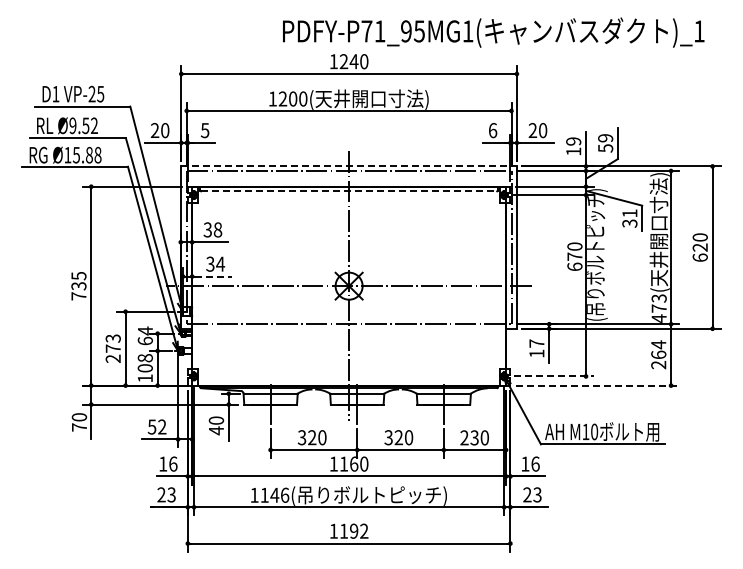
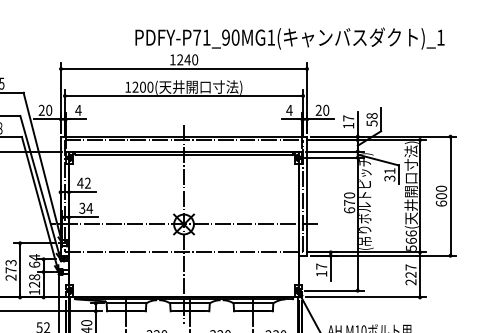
text: (418, 31) -> (234, 37), PDFY-P71_95MG1( -> PDFY-P71_90MG1(
text: (204, 130) -> (77, 110), 5 -> 4
text: (492, 130) -> (289, 110), 6 -> 4
text: (605, 138) -> (372, 116), 59 -> 58
text: (573, 141) -> (348, 118), 19 -> 17
line: (349, 166) -> (184, 136), dashed -> solid
line: (349, 191) -> (184, 155), dashed -> solid
text: (212, 229) -> (83, 182), 38 -> 42
text: (699, 247) -> (440, 196), 620 -> 600
line: (213, 276) -> (84, 217), dashed -> solid
text: (658, 308) -> (410, 240), 473( -> 566(
text: (658, 349) -> (410, 270), 264 -> 227
text: (144, 368) -> (33, 284), 108 -> 128
line: (554, 376) -> (334, 290), dashed -> solid
line: (597, 385) -> (366, 297), dashed -> solid

